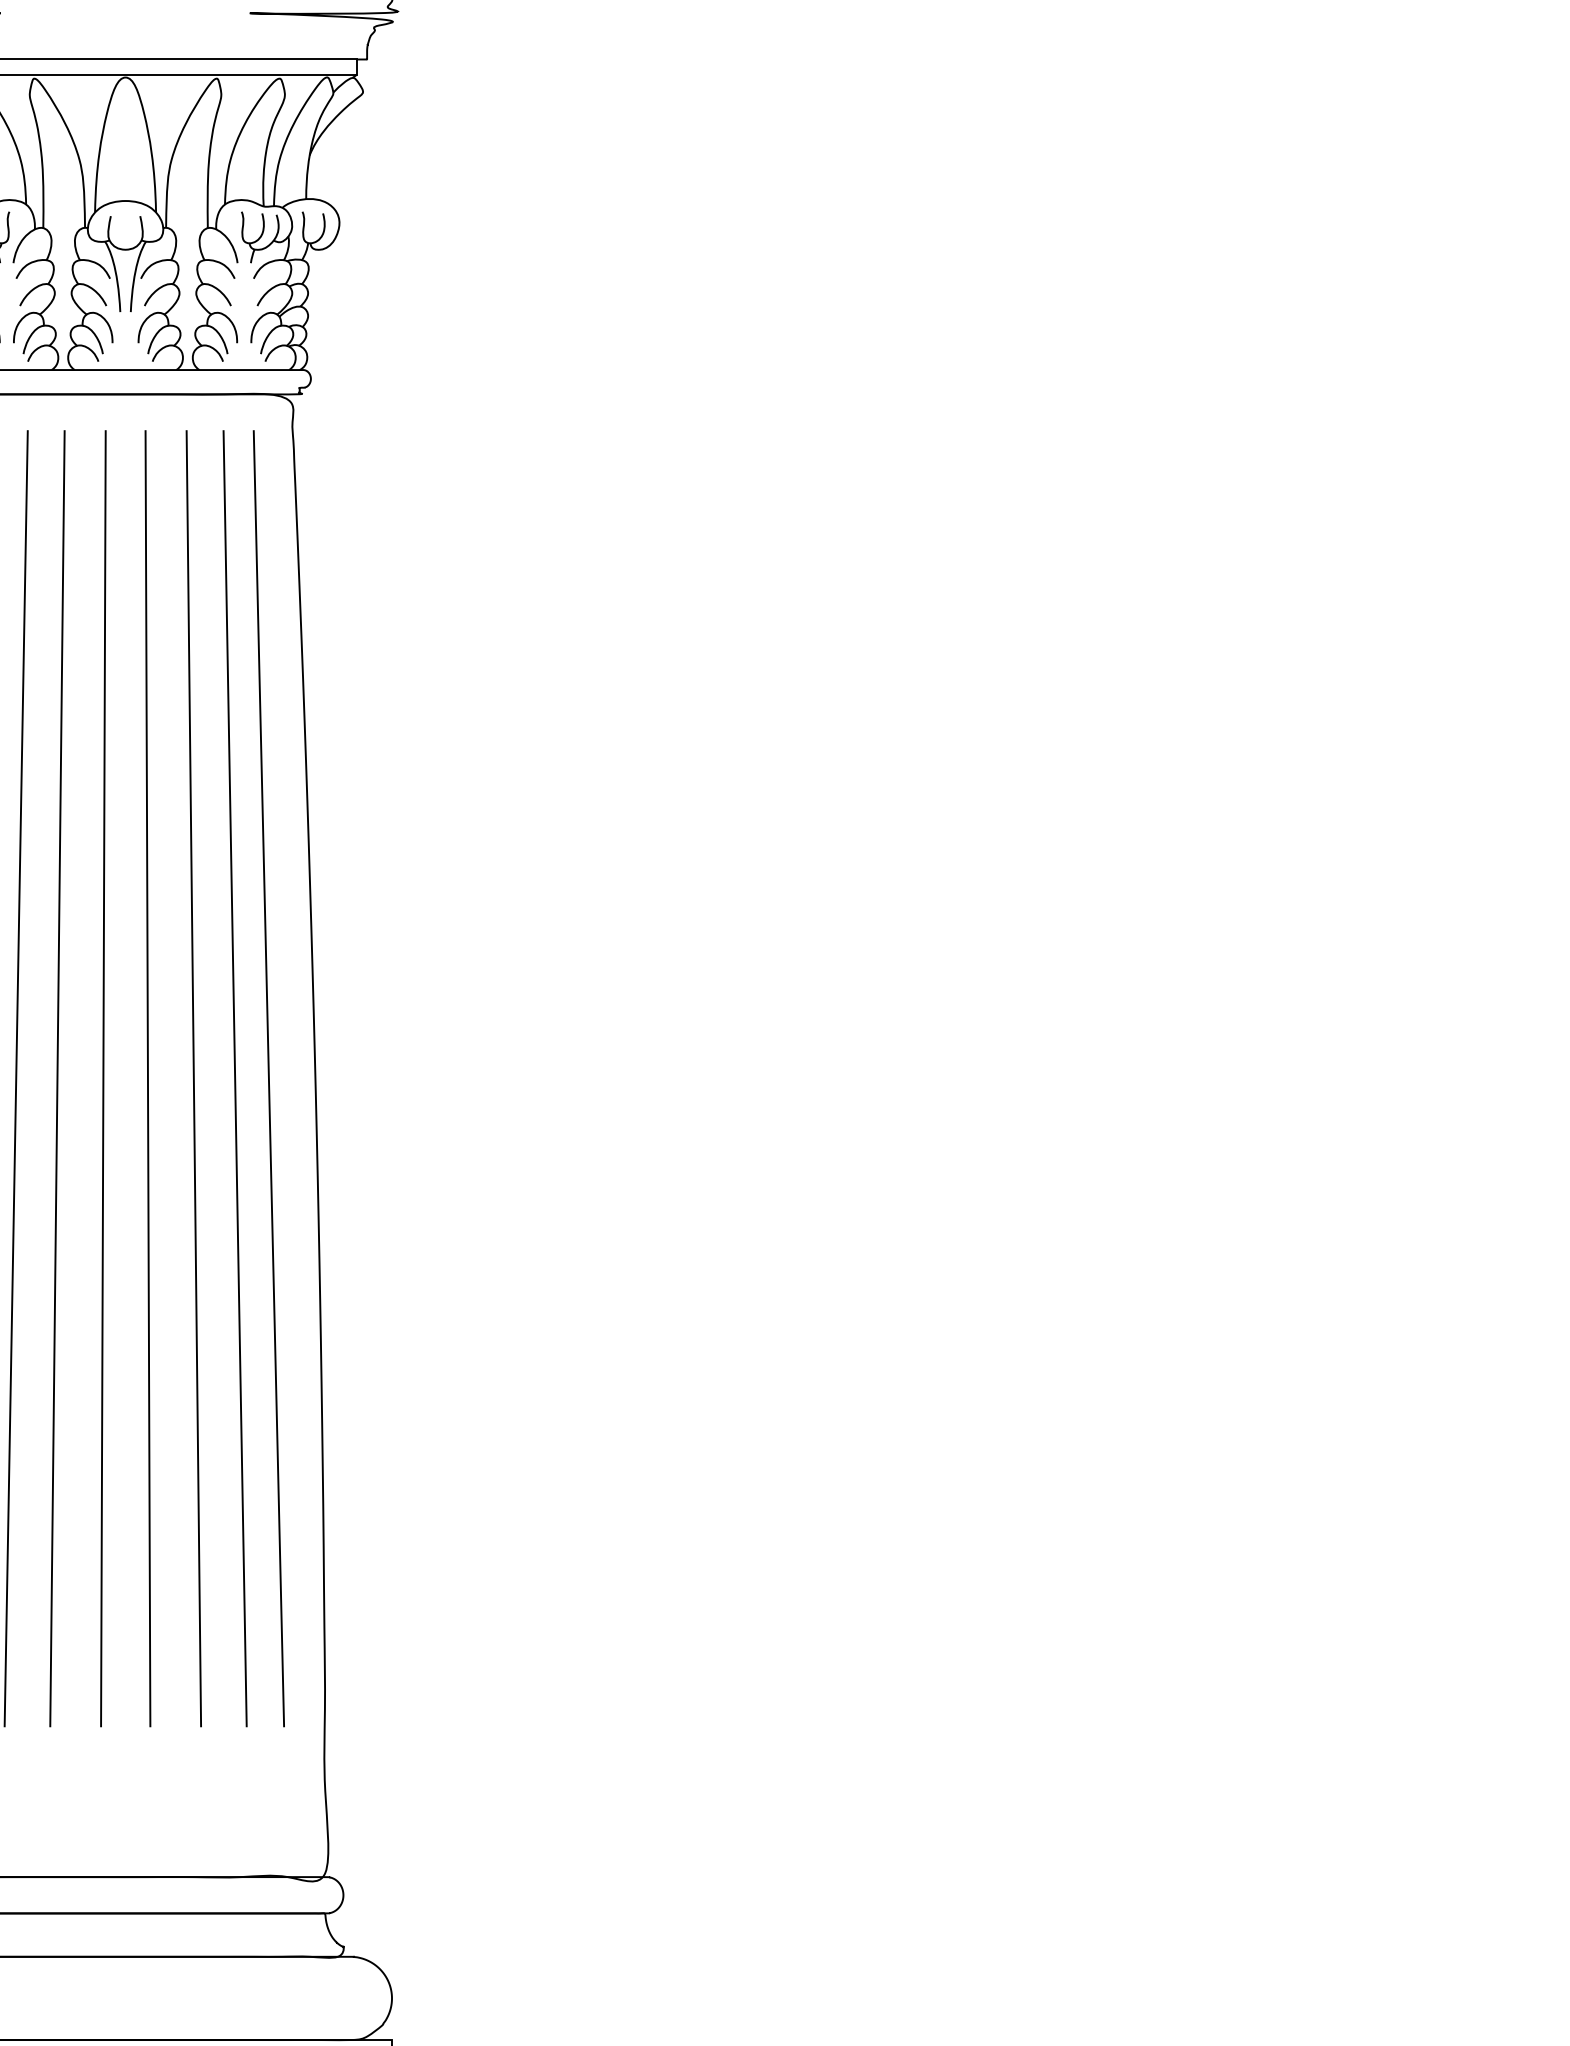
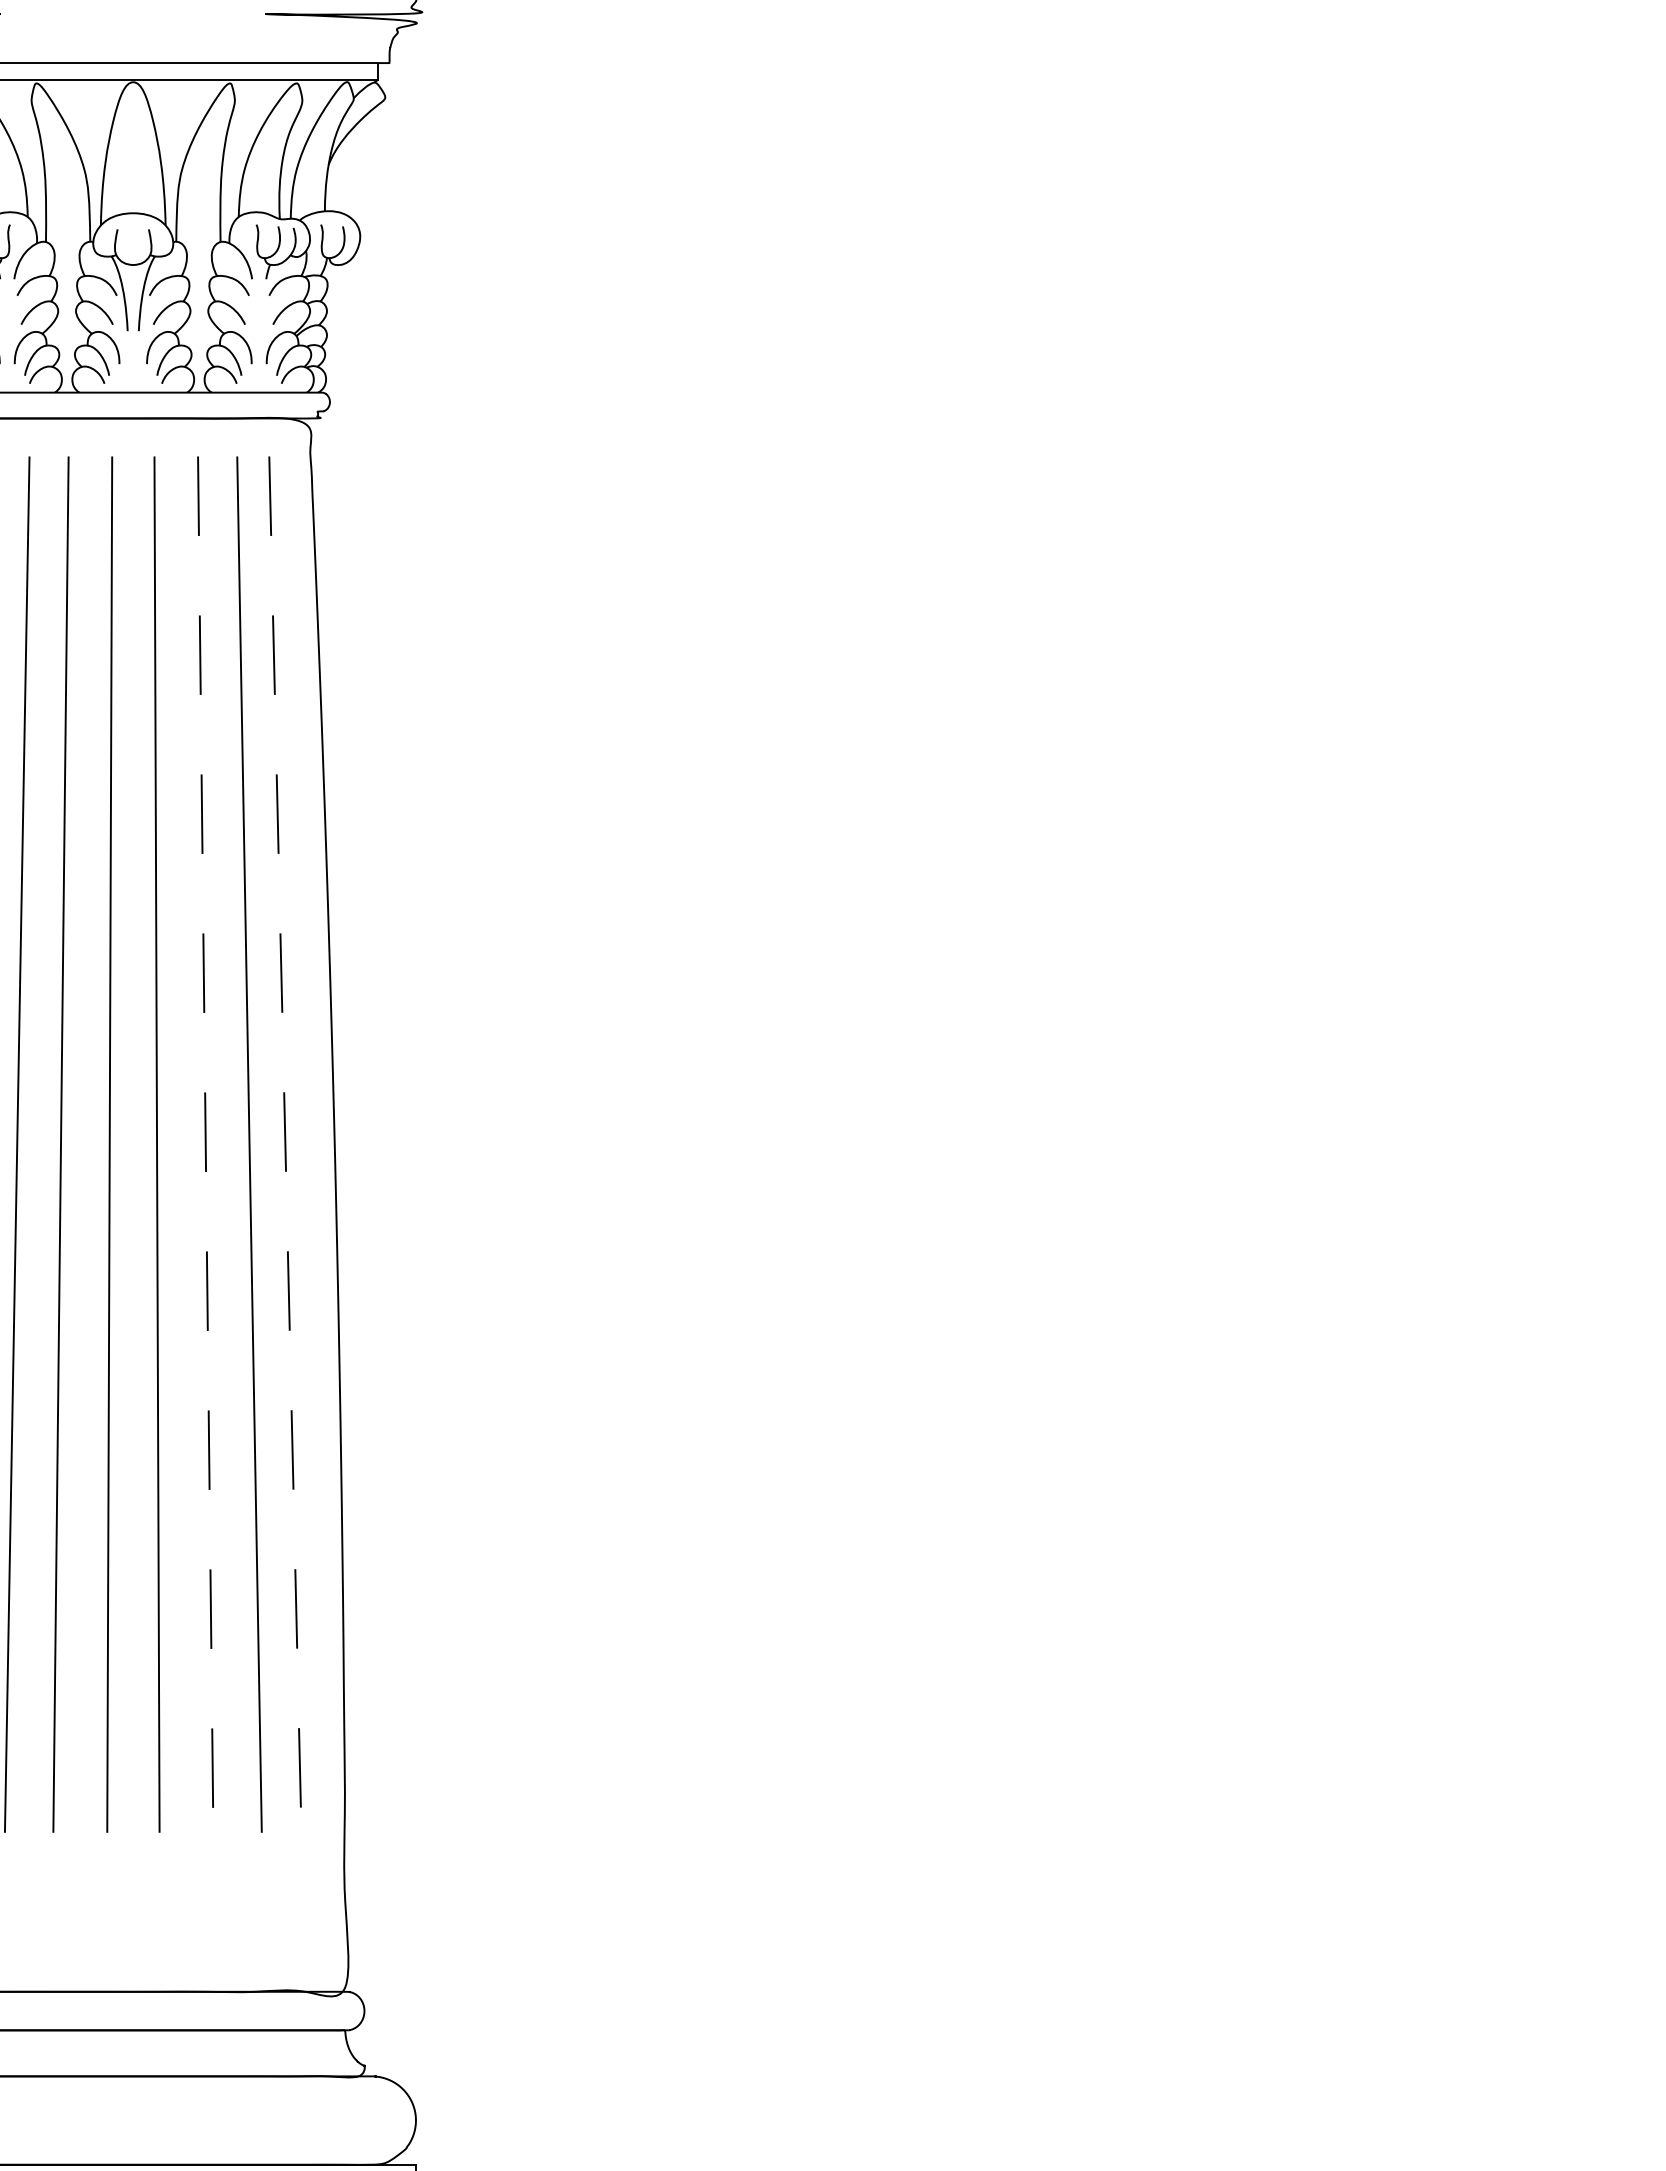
line: (193, 1079) -> (205, 1145), solid -> dashed
line: (269, 1079) -> (285, 1145), solid -> dashed

